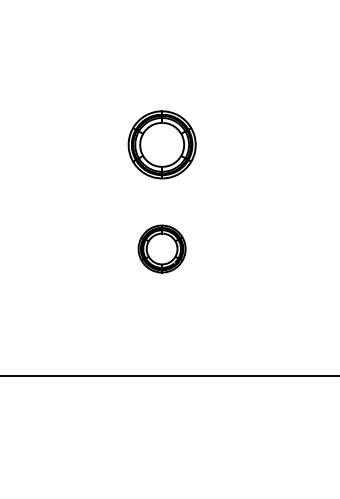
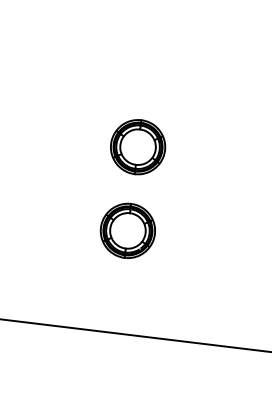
part: (161, 248) -> (127, 230), size x1.43

